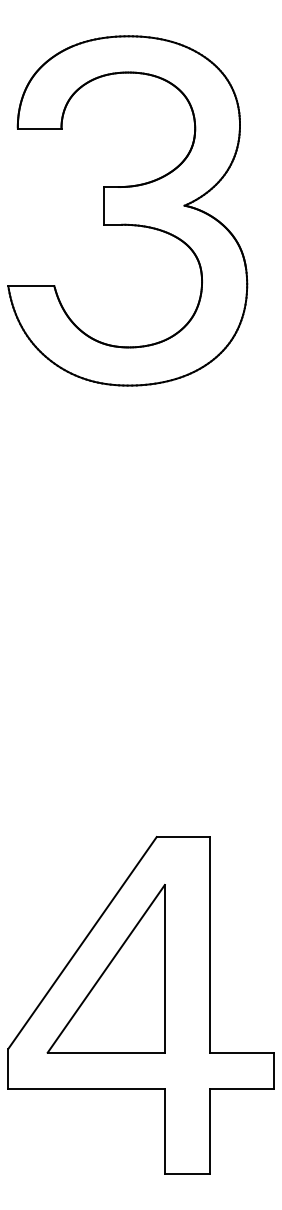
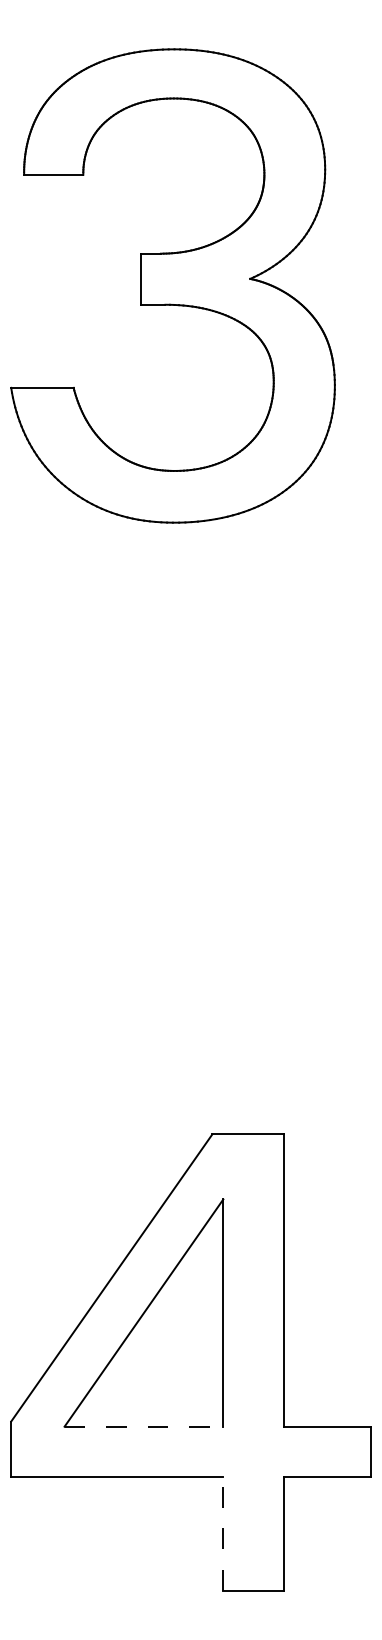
line: (106, 1052) -> (144, 1426), solid -> dashed
line: (164, 1131) -> (222, 1533), solid -> dashed

